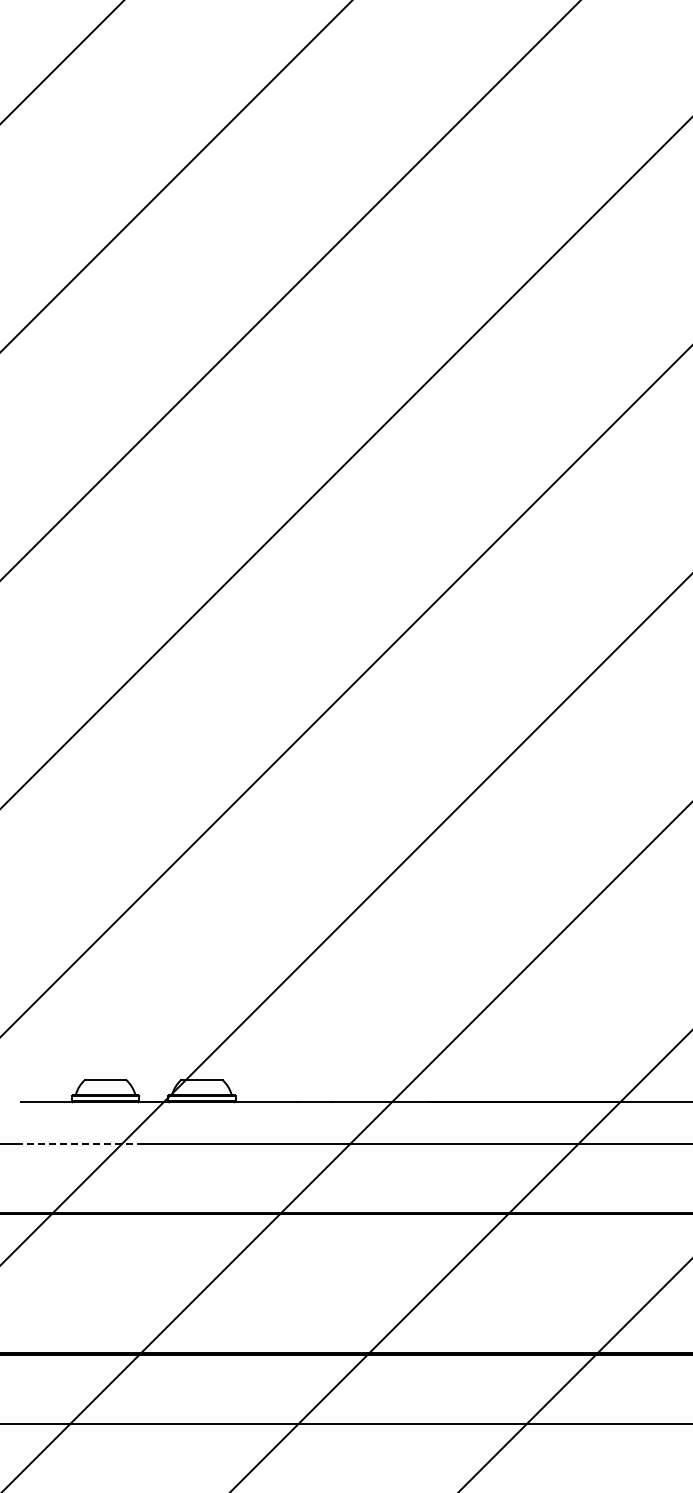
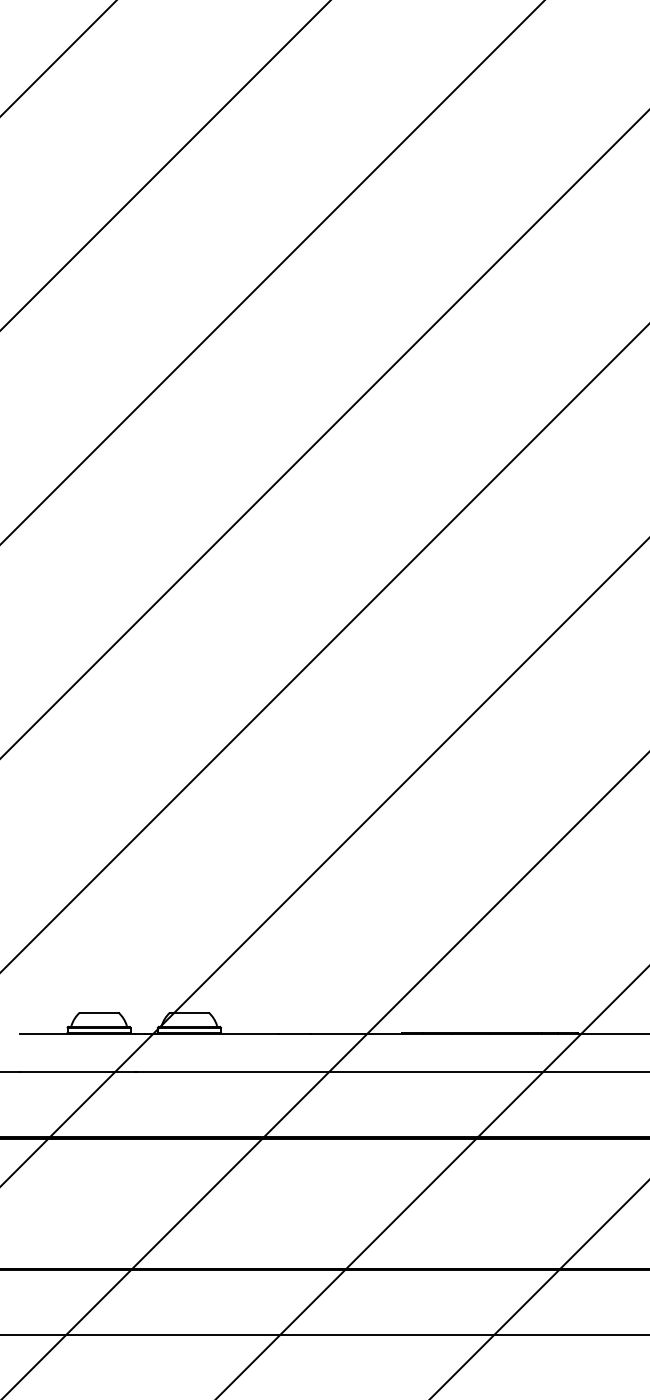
line: (81, 1143) -> (76, 1072), dashed -> solid

